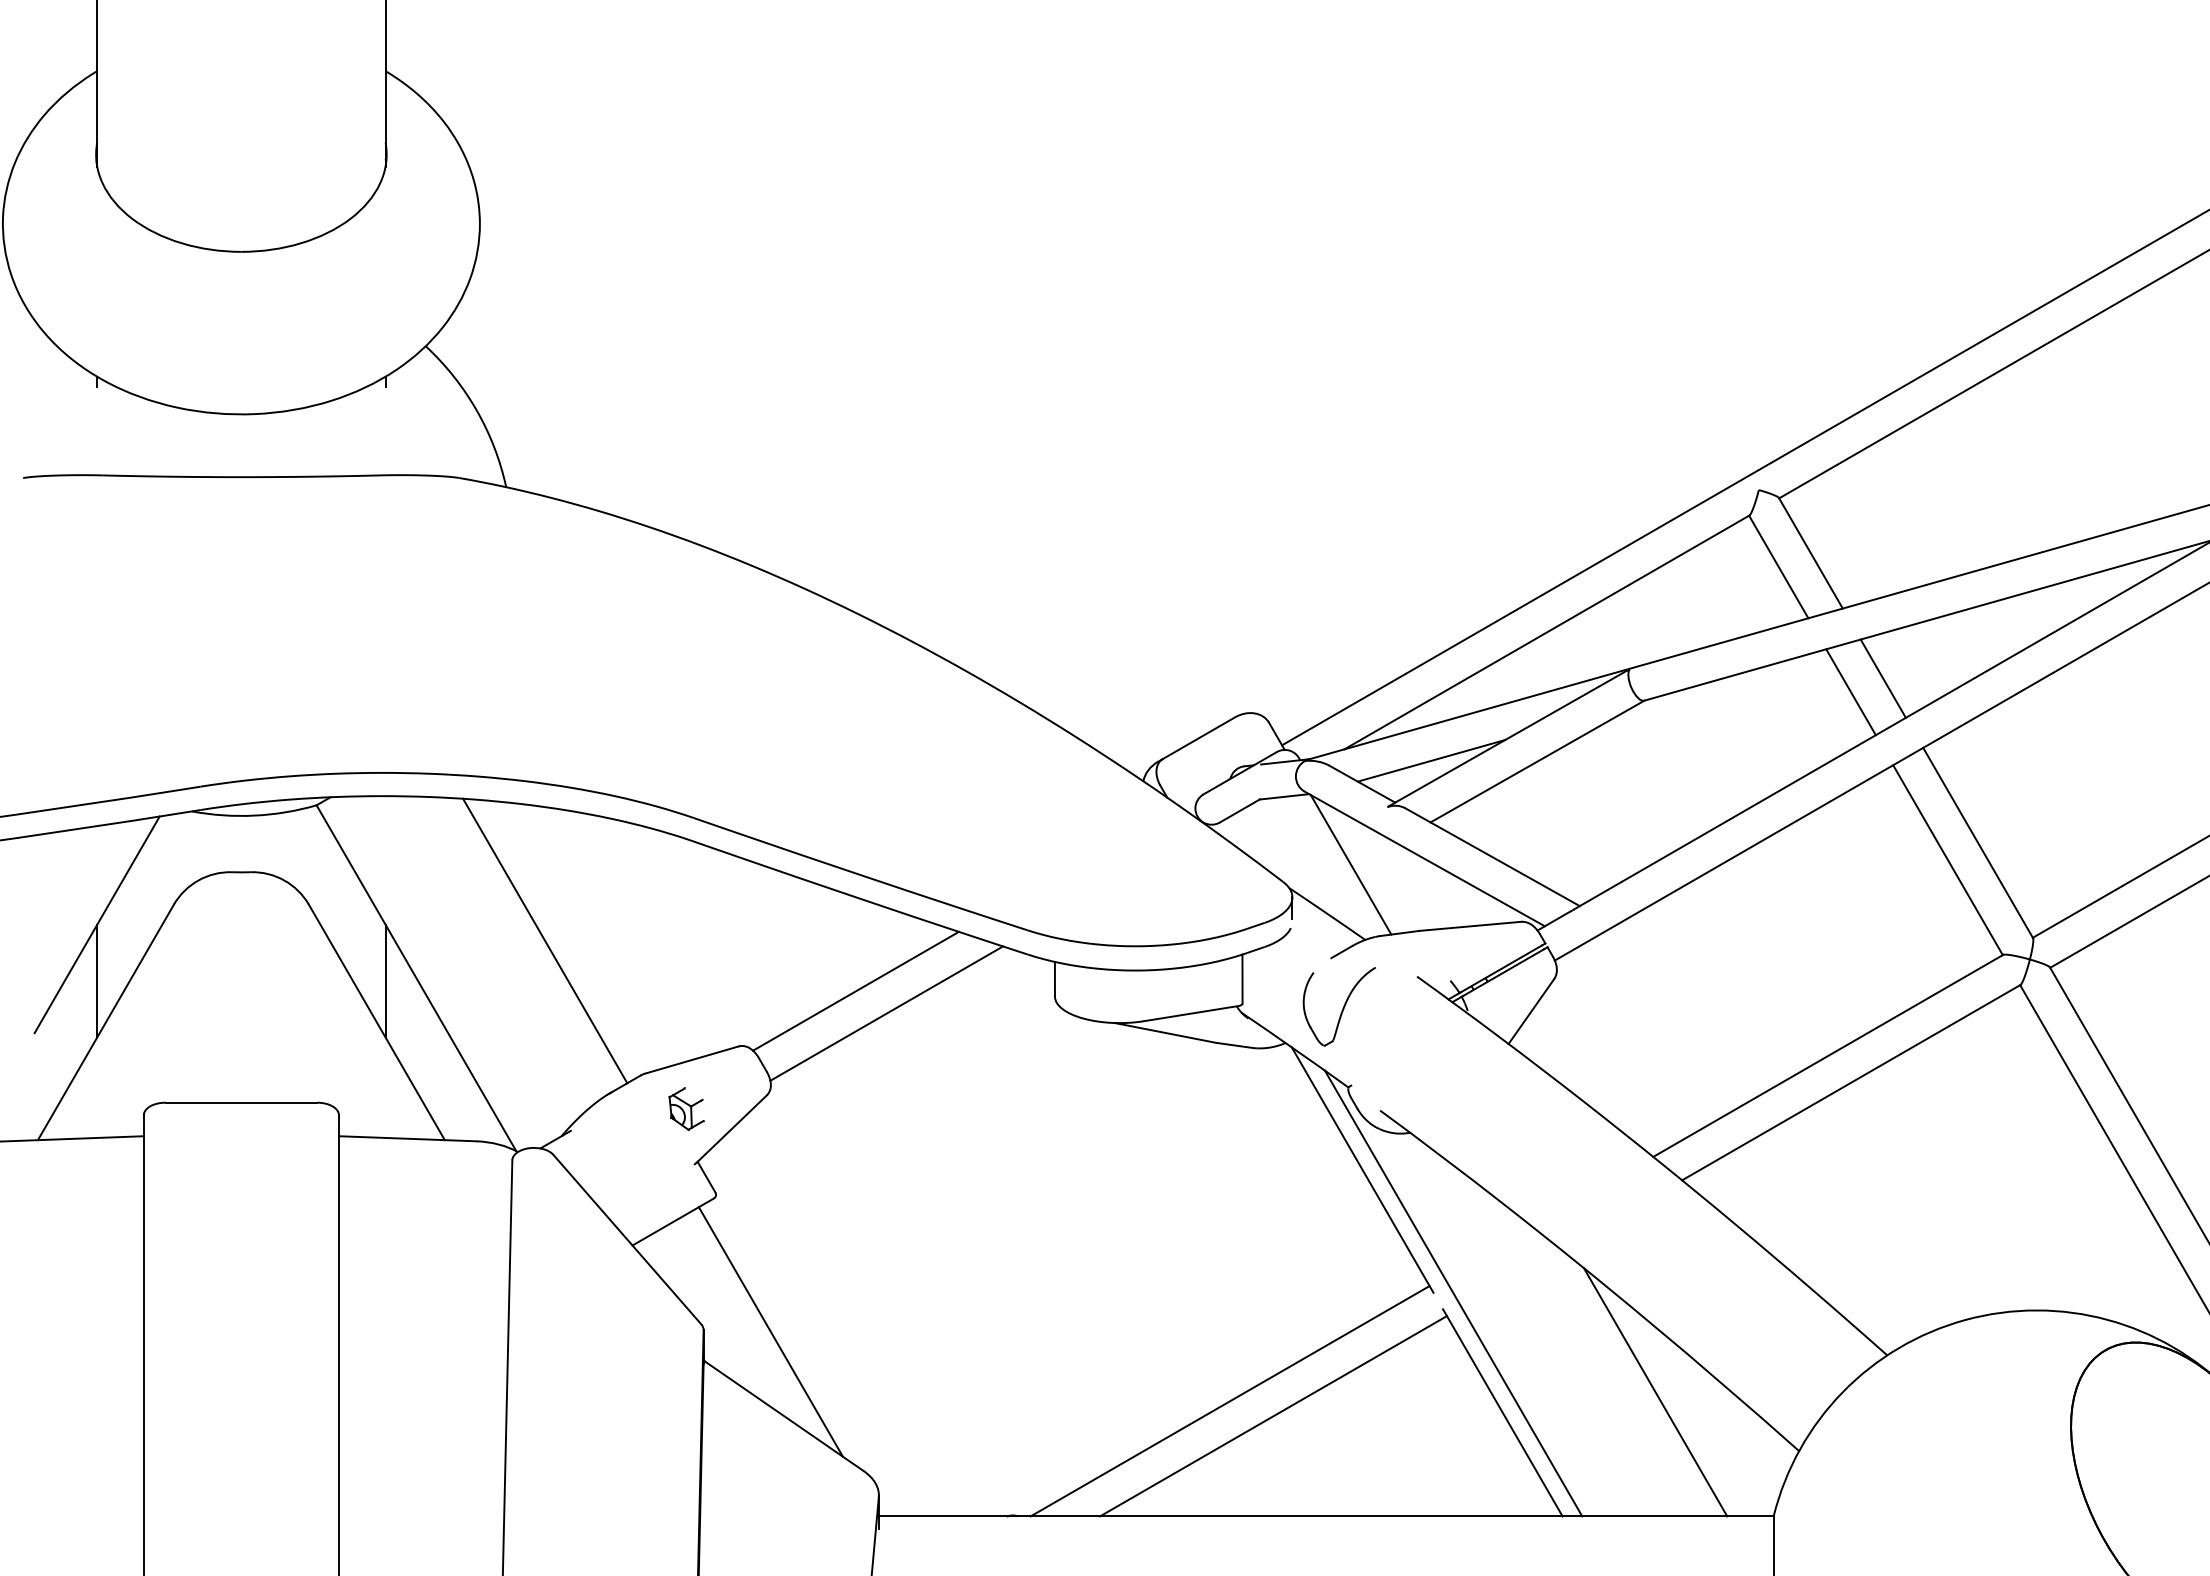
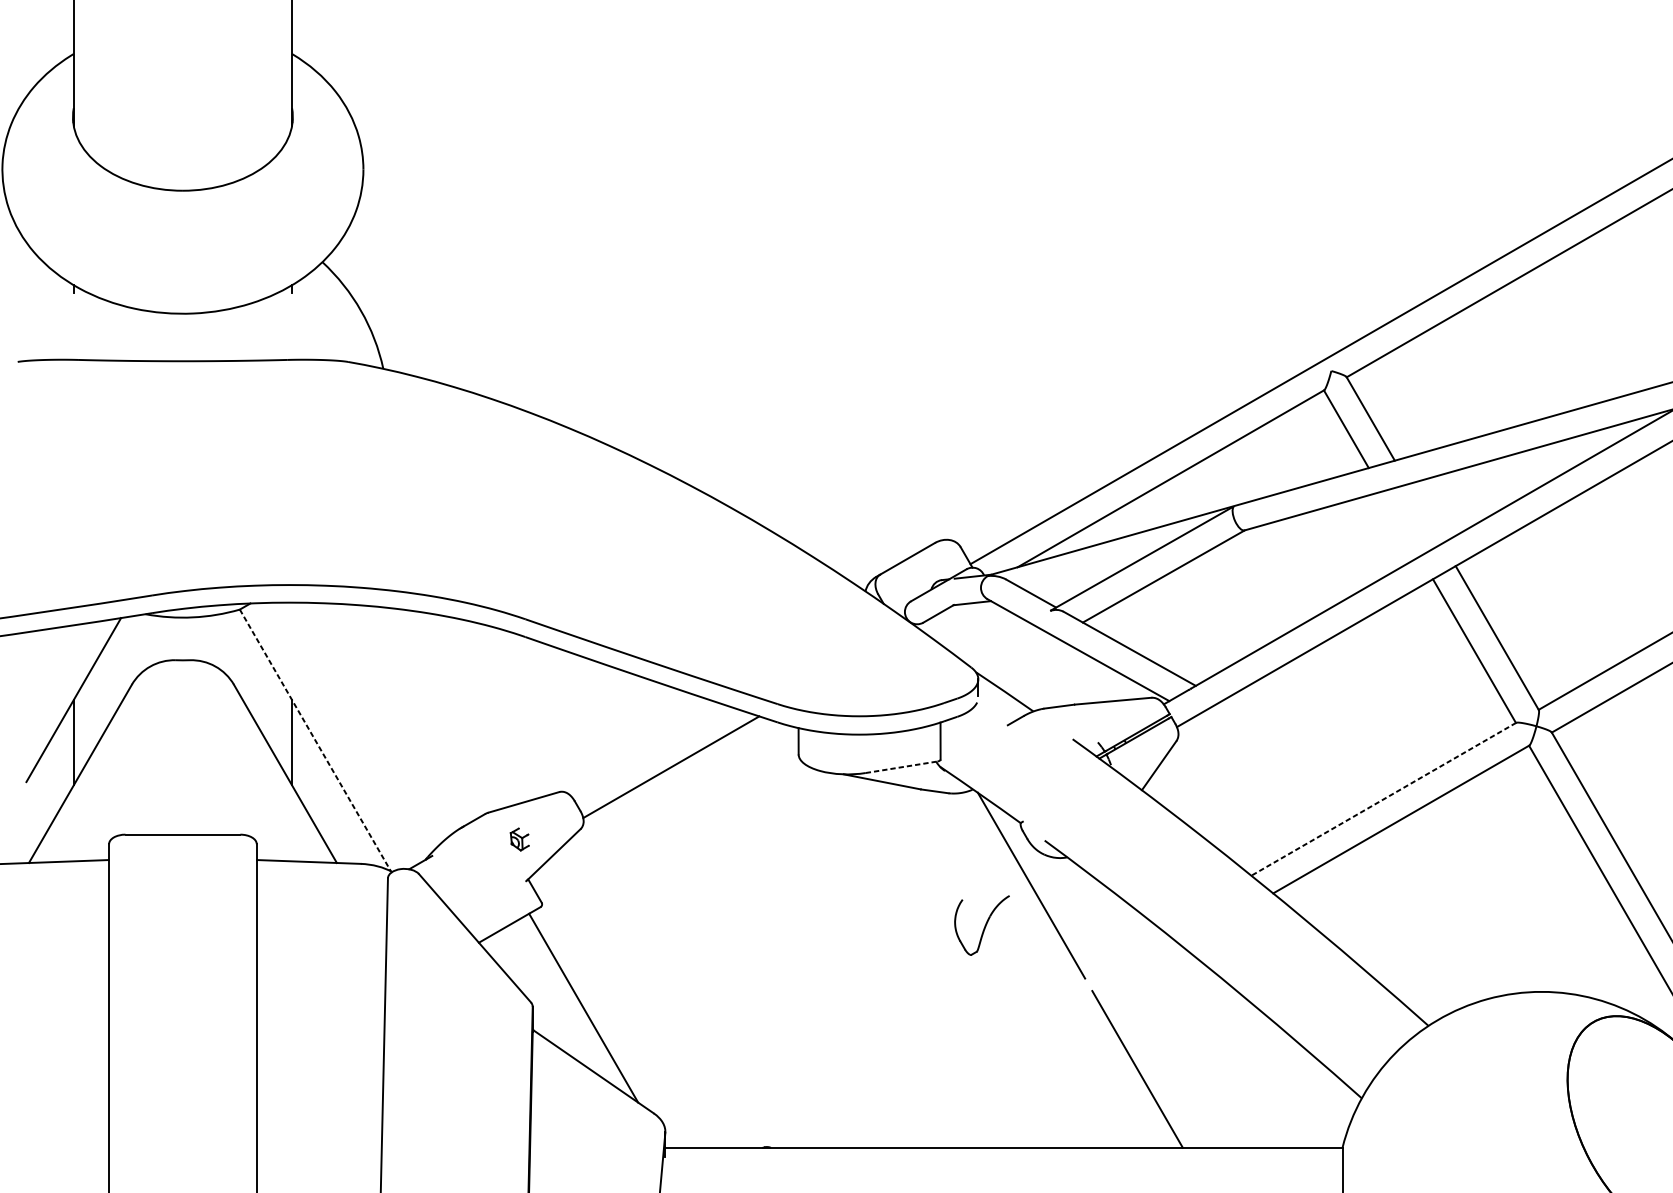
line: (1882, 678) -> (1424, 513), removed
line: (1850, 692) -> (1400, 524), removed
line: (1431, 760) -> (1083, 575), removed
line: (1350, 864) -> (1022, 654), removed
line: (545, 940) -> (413, 711), removed
line: (416, 978) -> (315, 740), solid -> dashed
line: (855, 990) -> (647, 749), removed
part: (1338, 1006) -> (981, 925), moved
line: (1191, 1013) -> (901, 767), solid -> dashed
line: (1827, 1056) -> (1383, 799), solid -> dashed
part: (686, 1108) -> (519, 839), size x0.7
line: (1453, 1293) -> (1100, 979), removed
line: (1655, 1392) -> (1253, 1053), removed
line: (1229, 1401) -> (930, 1060), removed
line: (1272, 1416) -> (963, 1072), removed

